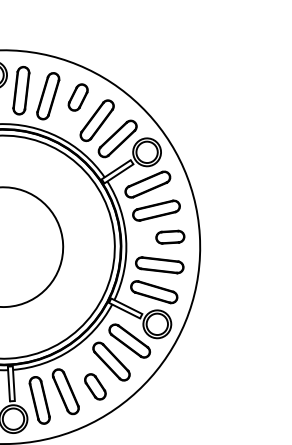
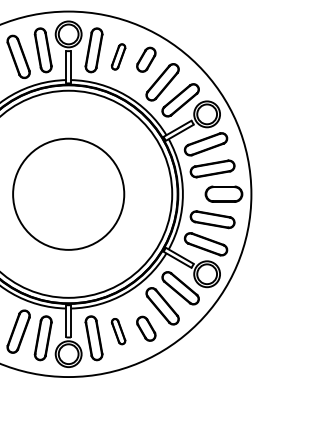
part: (48, 95) -> (118, 56), size x0.6
part: (169, 237) -> (223, 194), size x1.4
part: (65, 391) -> (118, 331), size x0.6

